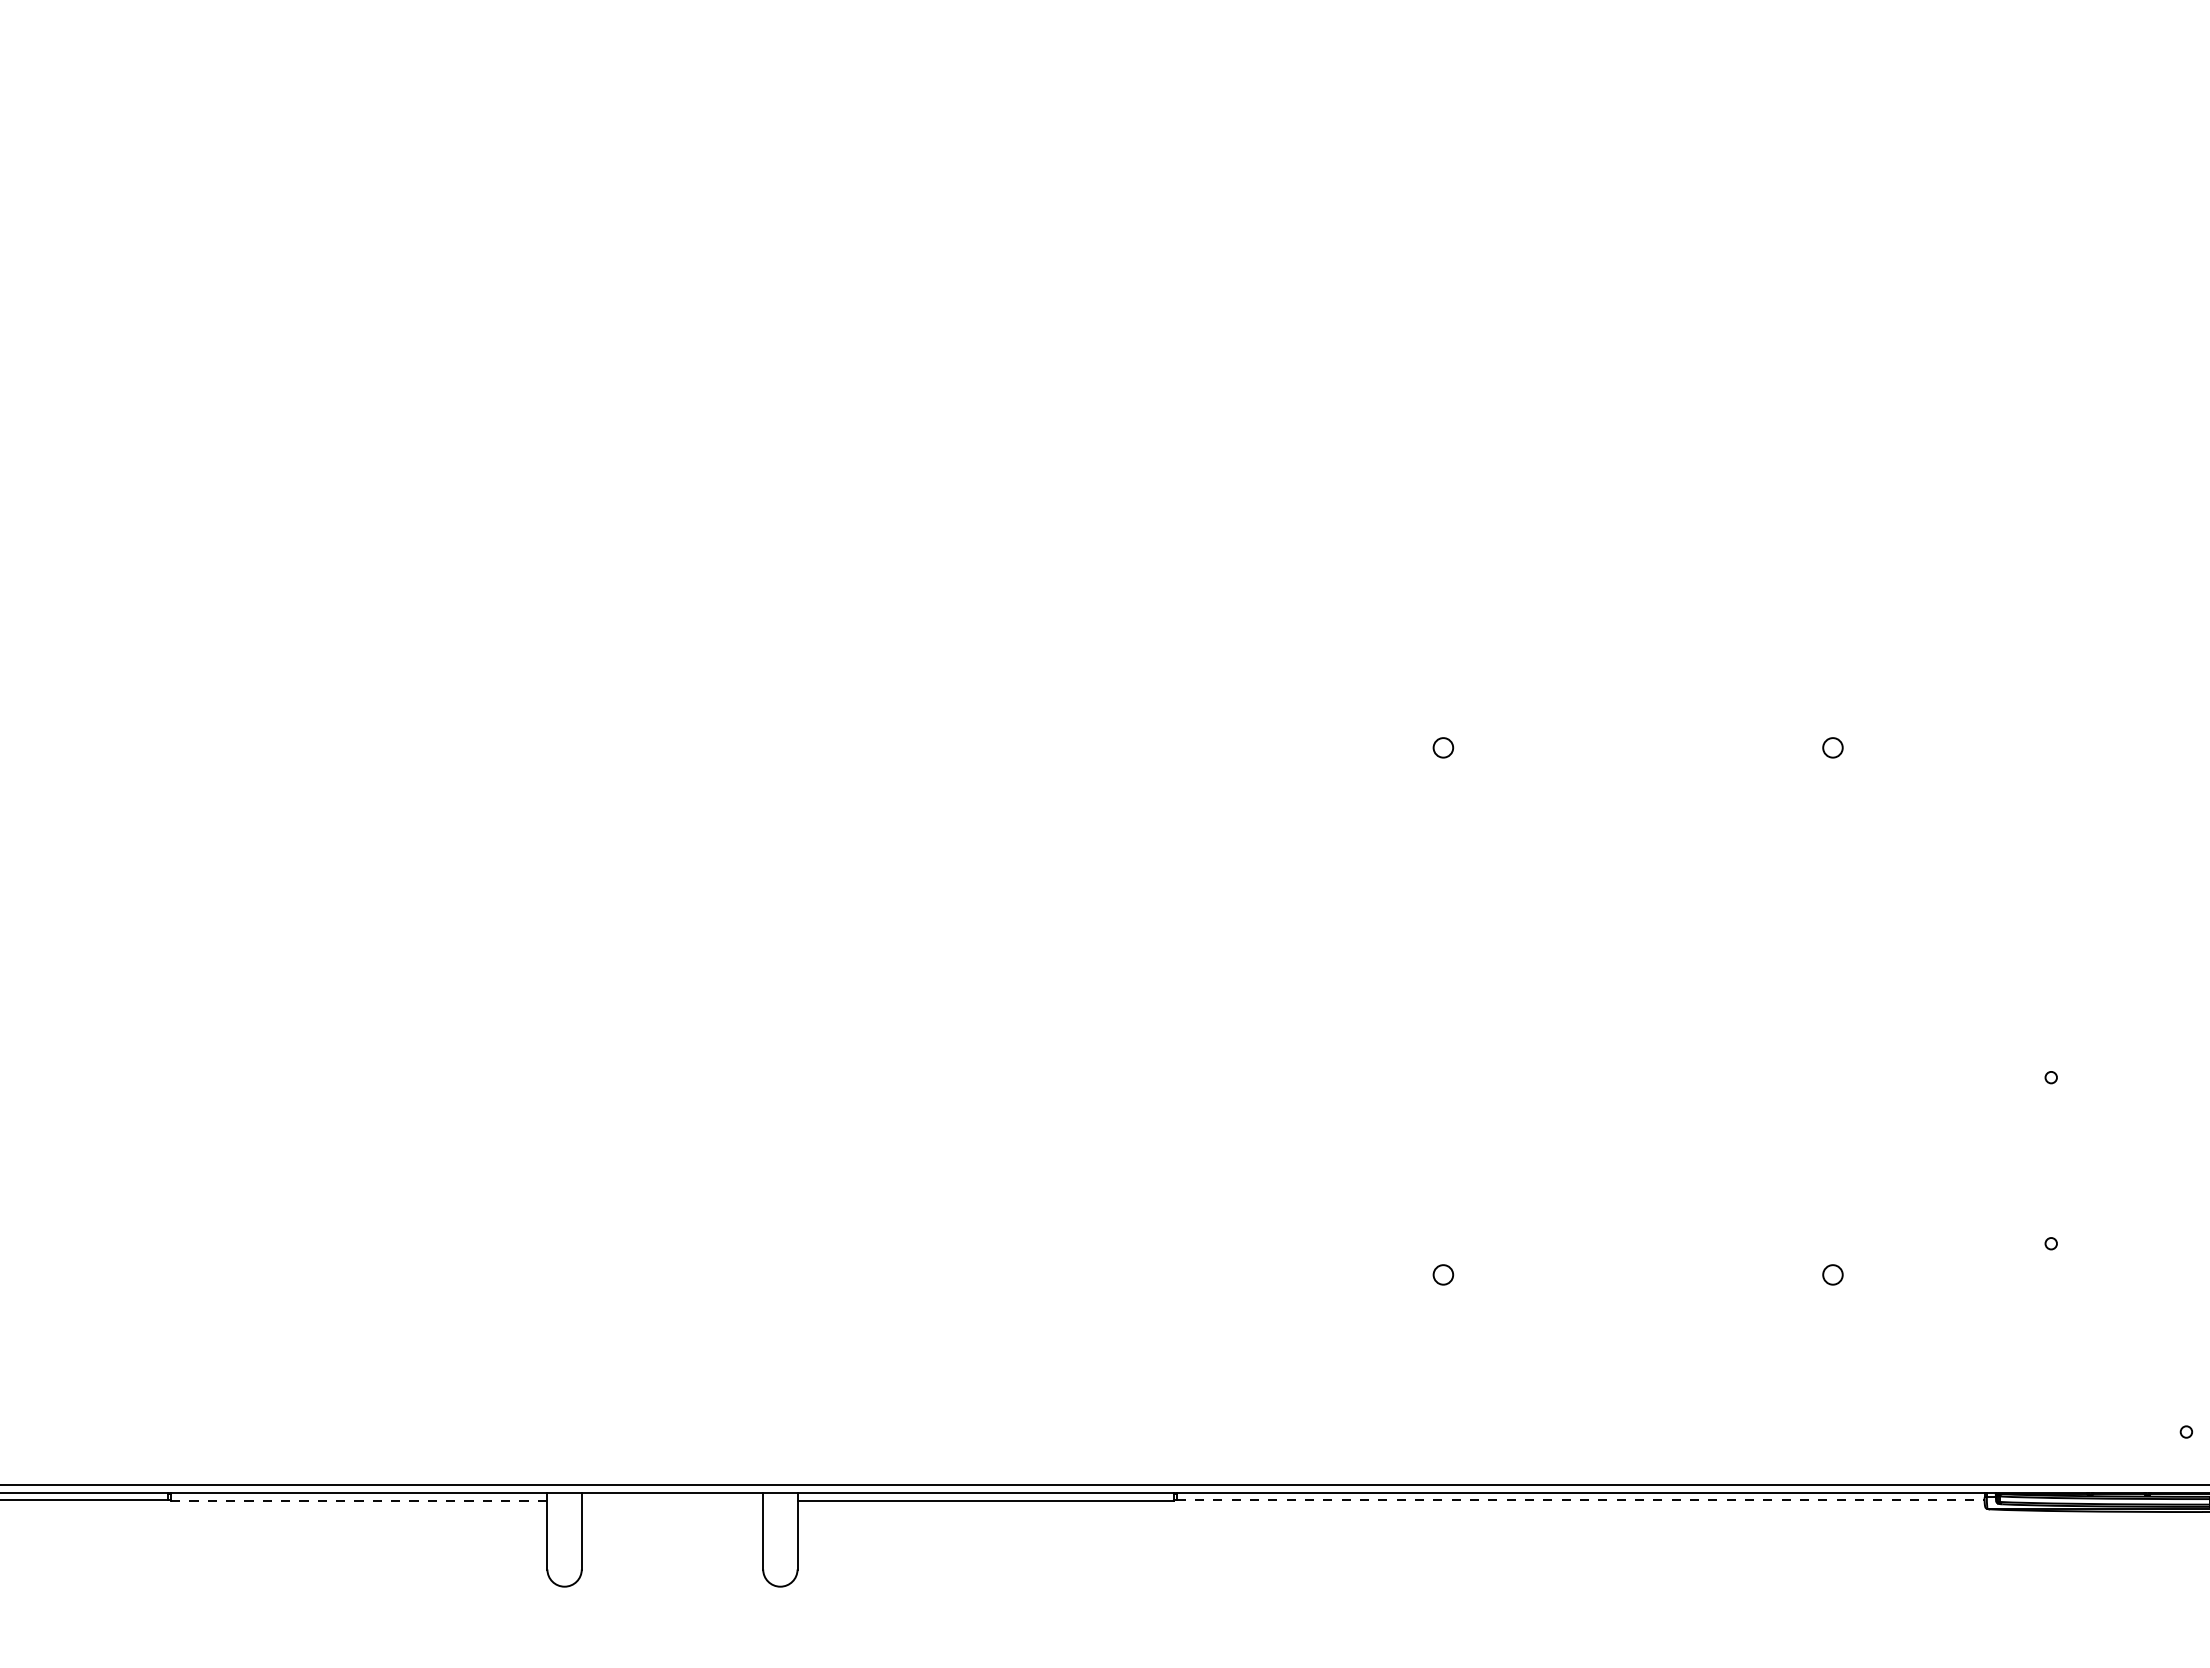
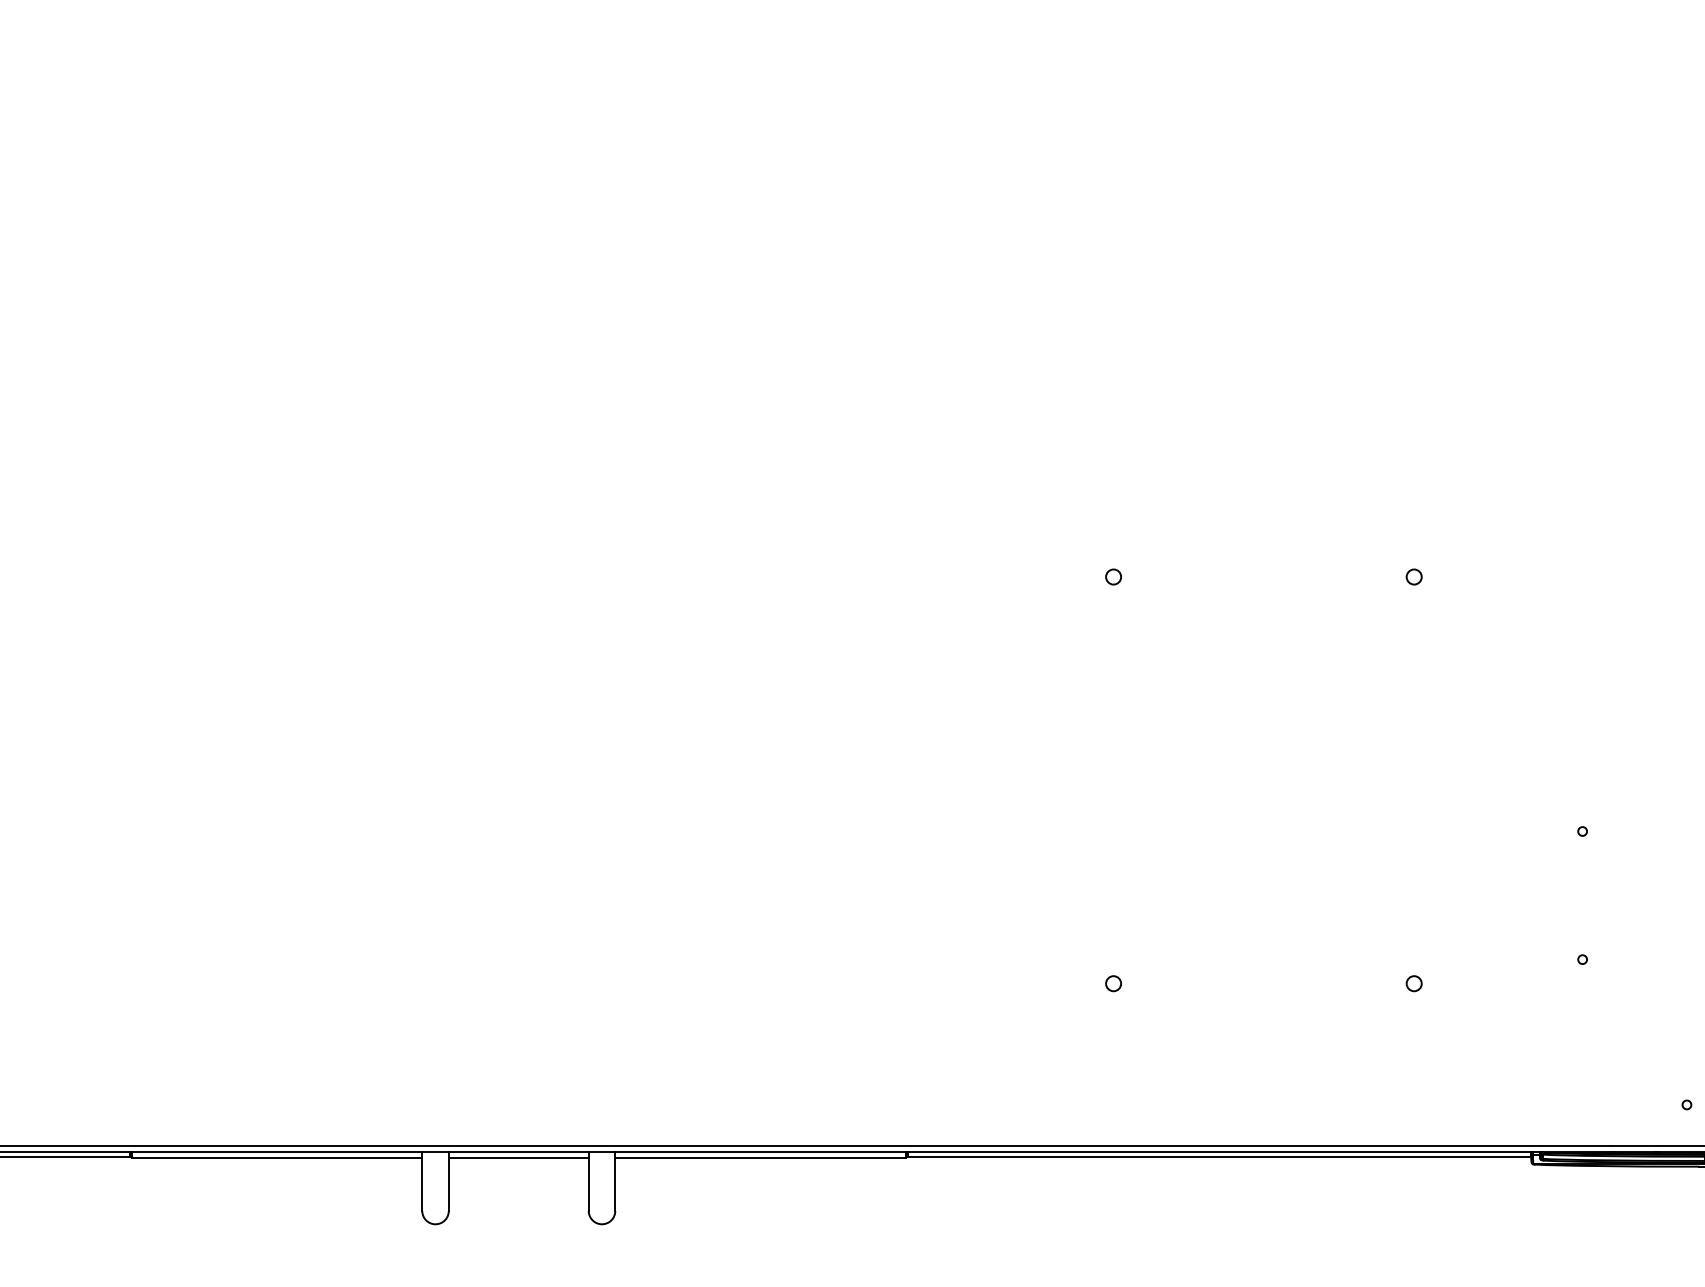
line: (1580, 1499) -> (1219, 1156), dashed -> solid
line: (359, 1500) -> (277, 1157), dashed -> solid
line: (672, 1500) -> (518, 1157), added

